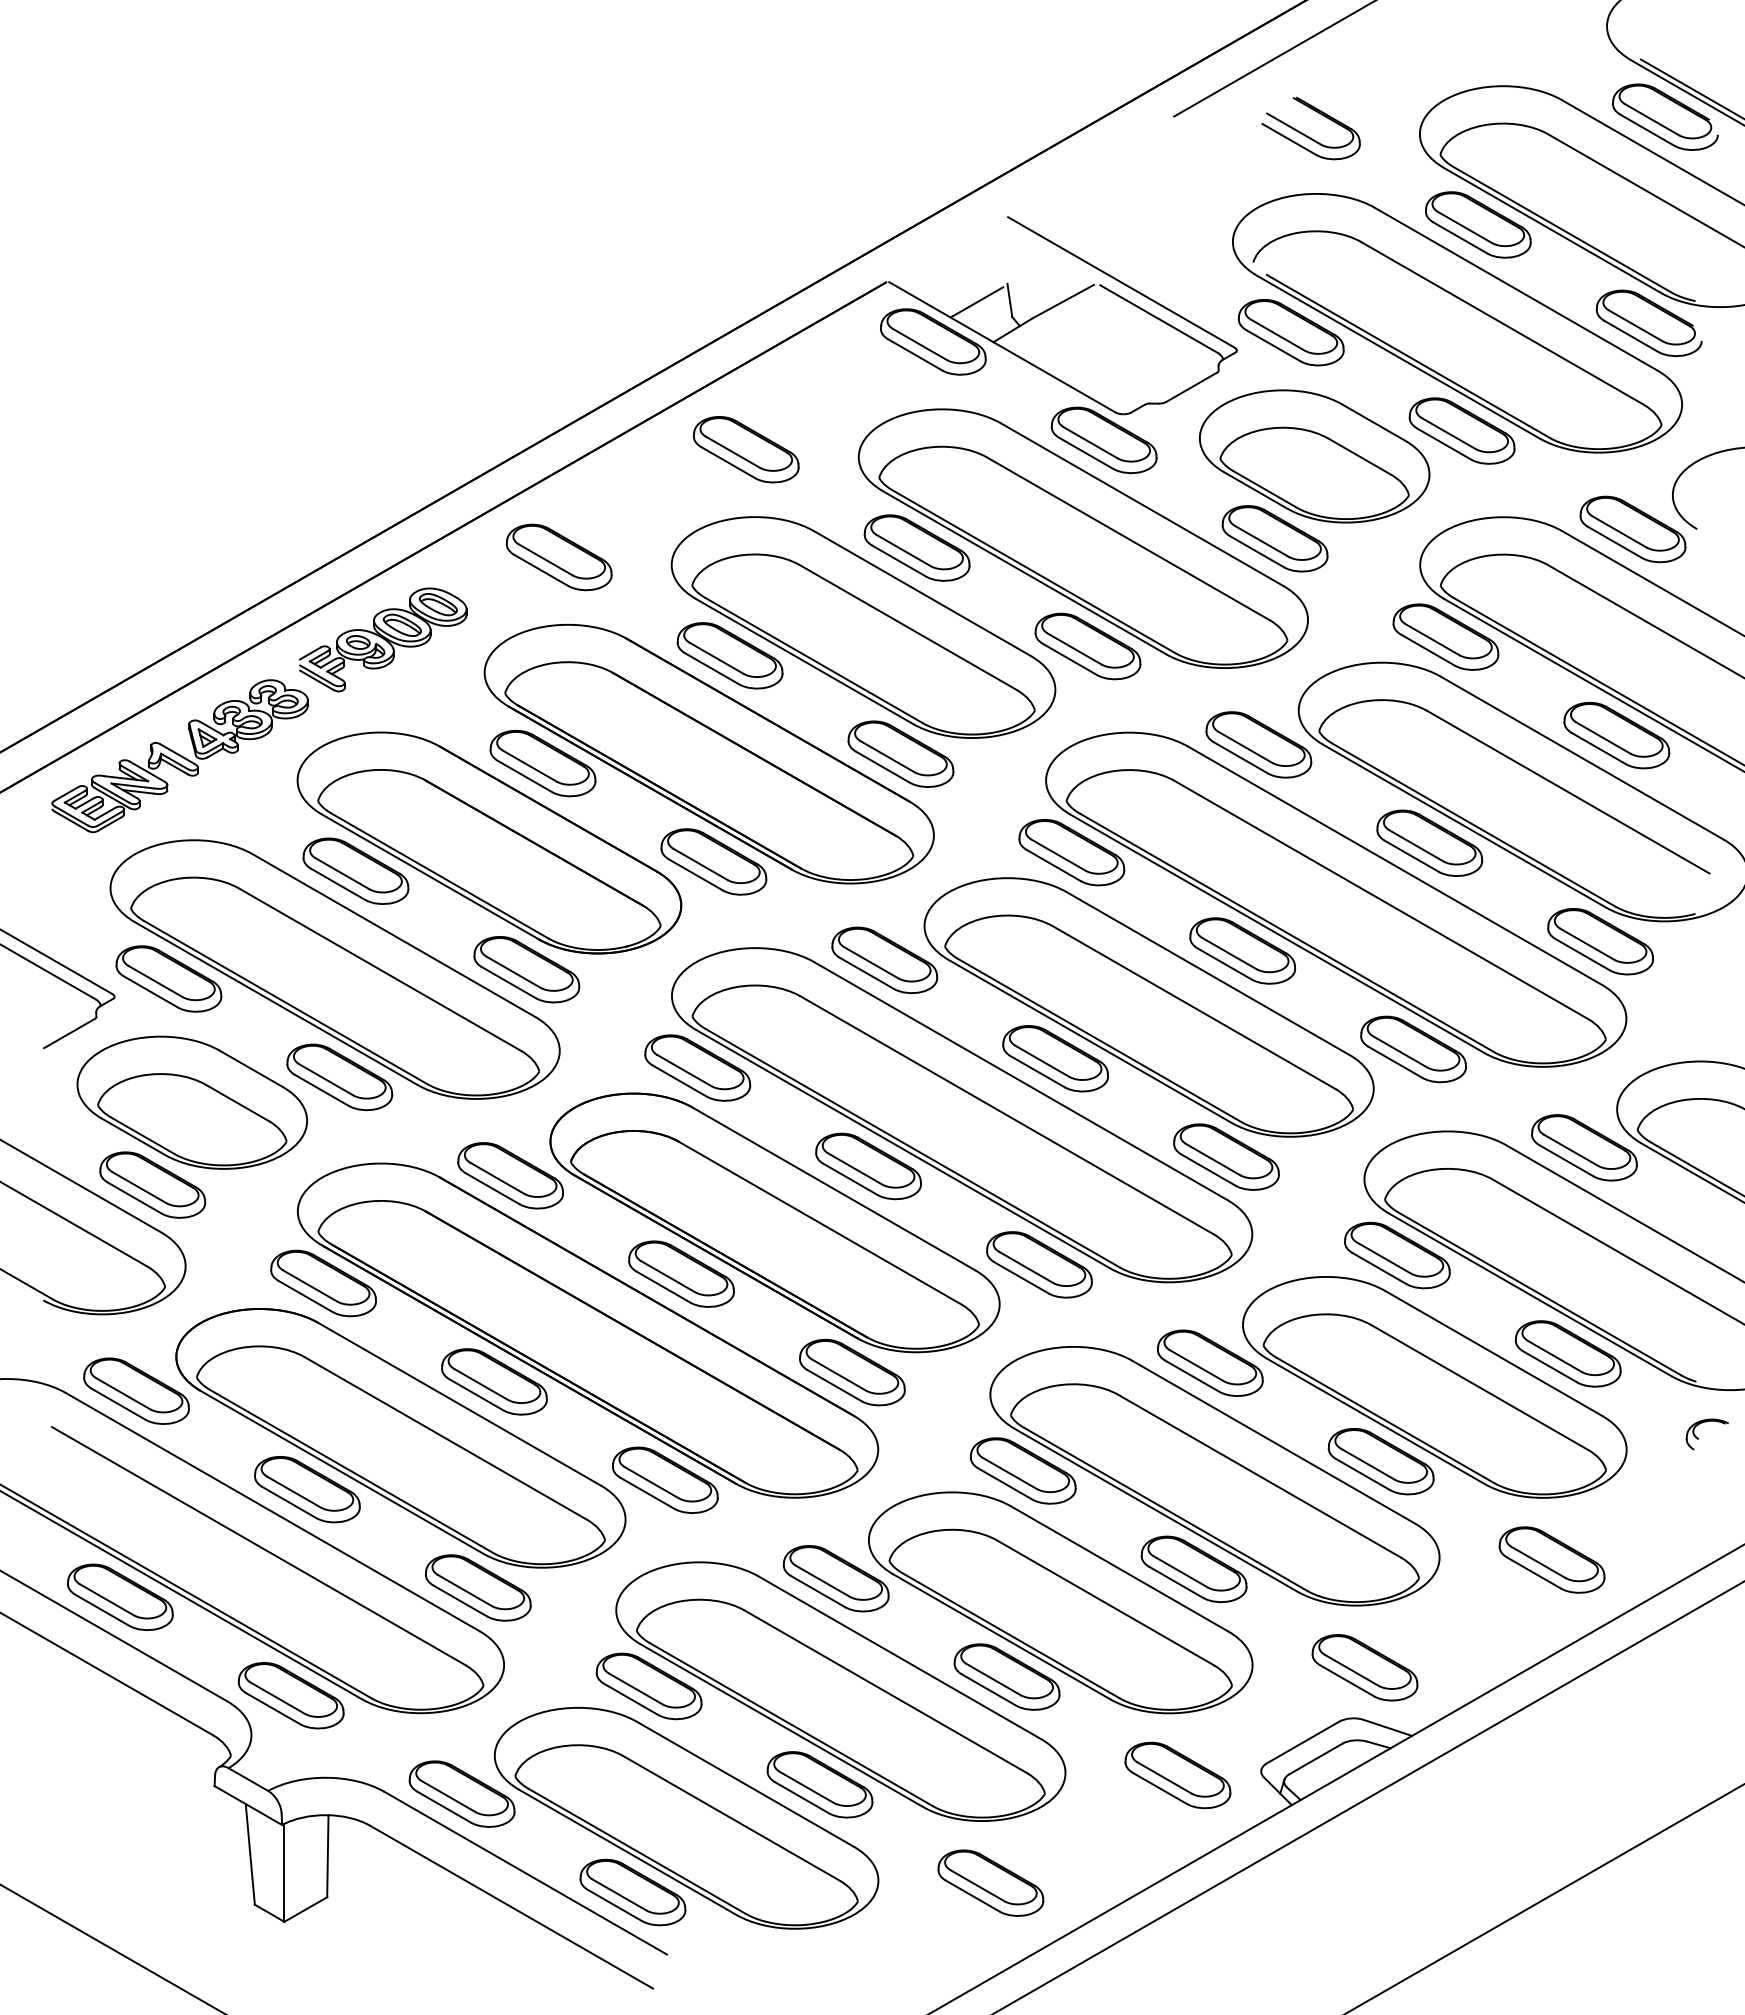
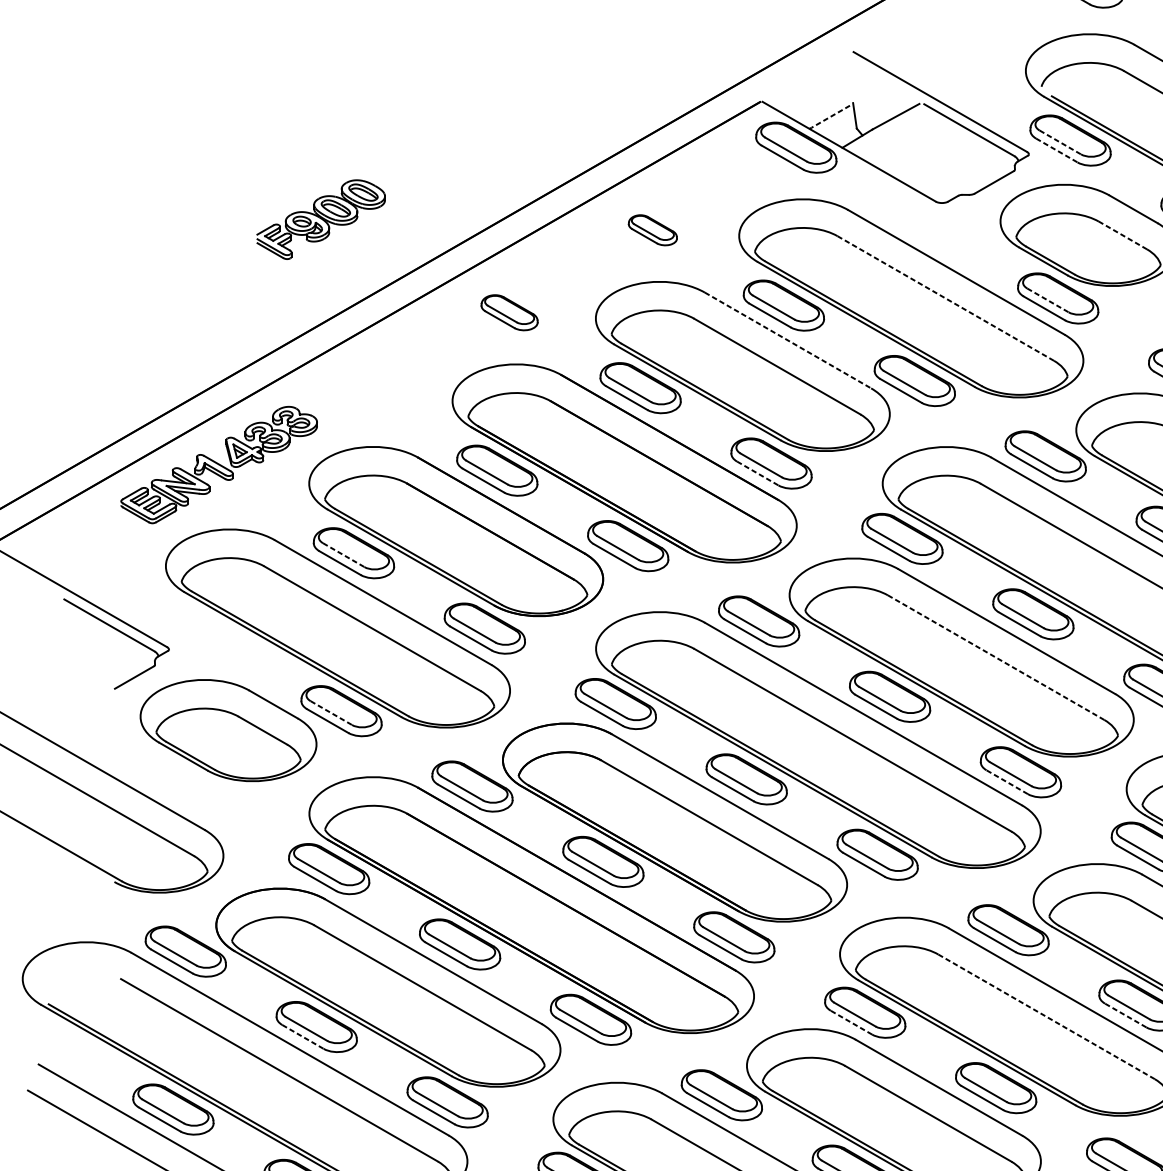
line: (978, 301) -> (830, 116), solid -> dashed
line: (1278, 335) -> (1060, 142), solid -> dashed
line: (1273, 345) -> (1056, 150), solid -> dashed
part: (1103, 440) -> (926, 223), removed
part: (745, 449) -> (652, 230), size x0.6
line: (1359, 456) -> (1122, 235), solid -> dashed
line: (1127, 538) -> (945, 298), solid -> dashed
line: (1262, 541) -> (1048, 300), solid -> dashed
part: (558, 557) -> (509, 312), size x0.7
line: (922, 593) -> (788, 340), solid -> dashed
part: (383, 639) -> (321, 219), moved
line: (883, 767) -> (758, 473), solid -> dashed
line: (343, 874) -> (344, 555), solid -> dashed
part: (168, 978) -> (210, 635), removed
line: (1193, 1007) -> (995, 657), solid -> dashed
line: (326, 1080) -> (331, 713), solid -> dashed
line: (1208, 1169) -> (1007, 781), solid -> dashed
part: (152, 1184) -> (198, 793), removed
line: (1362, 1474) -> (1125, 1015), solid -> dashed
line: (1259, 1476) -> (1046, 1016), solid -> dashed
line: (1004, 1483) -> (850, 1022), solid -> dashed
line: (289, 1502) -> (303, 1036), solid -> dashed

